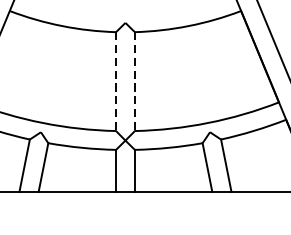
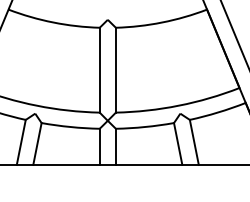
line: (115, 81) -> (99, 70), dashed -> solid
line: (134, 81) -> (115, 70), dashed -> solid

